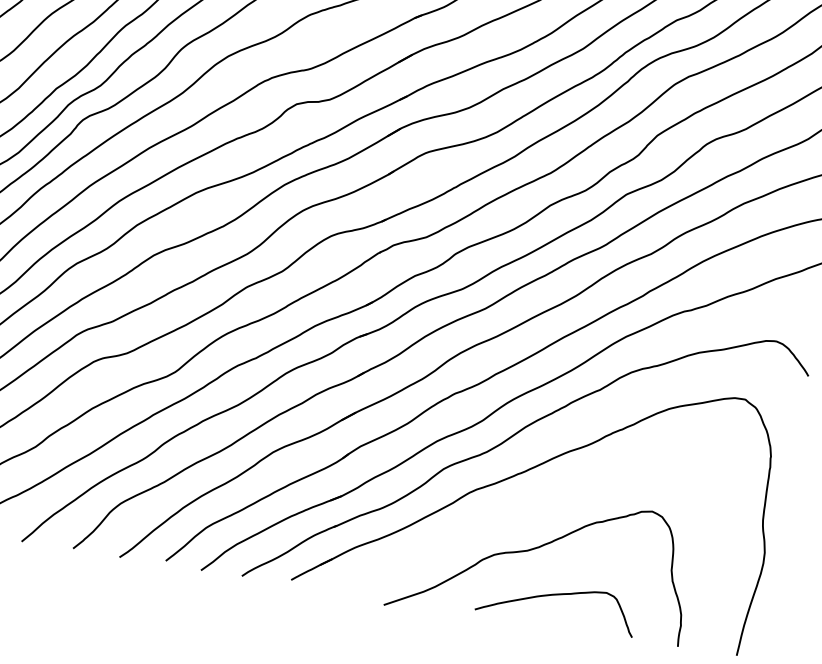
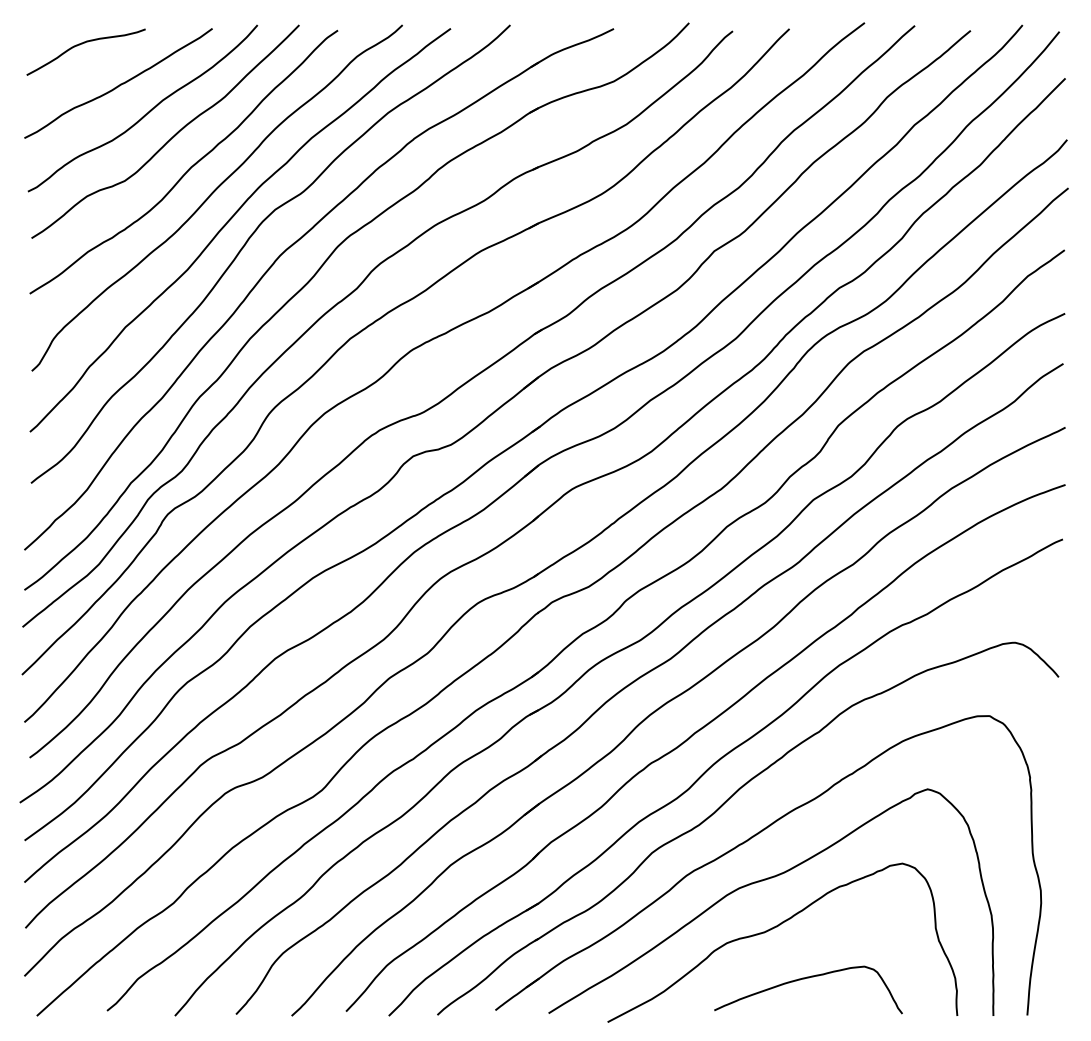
curve: (535, 507) -> (765, 880), added

